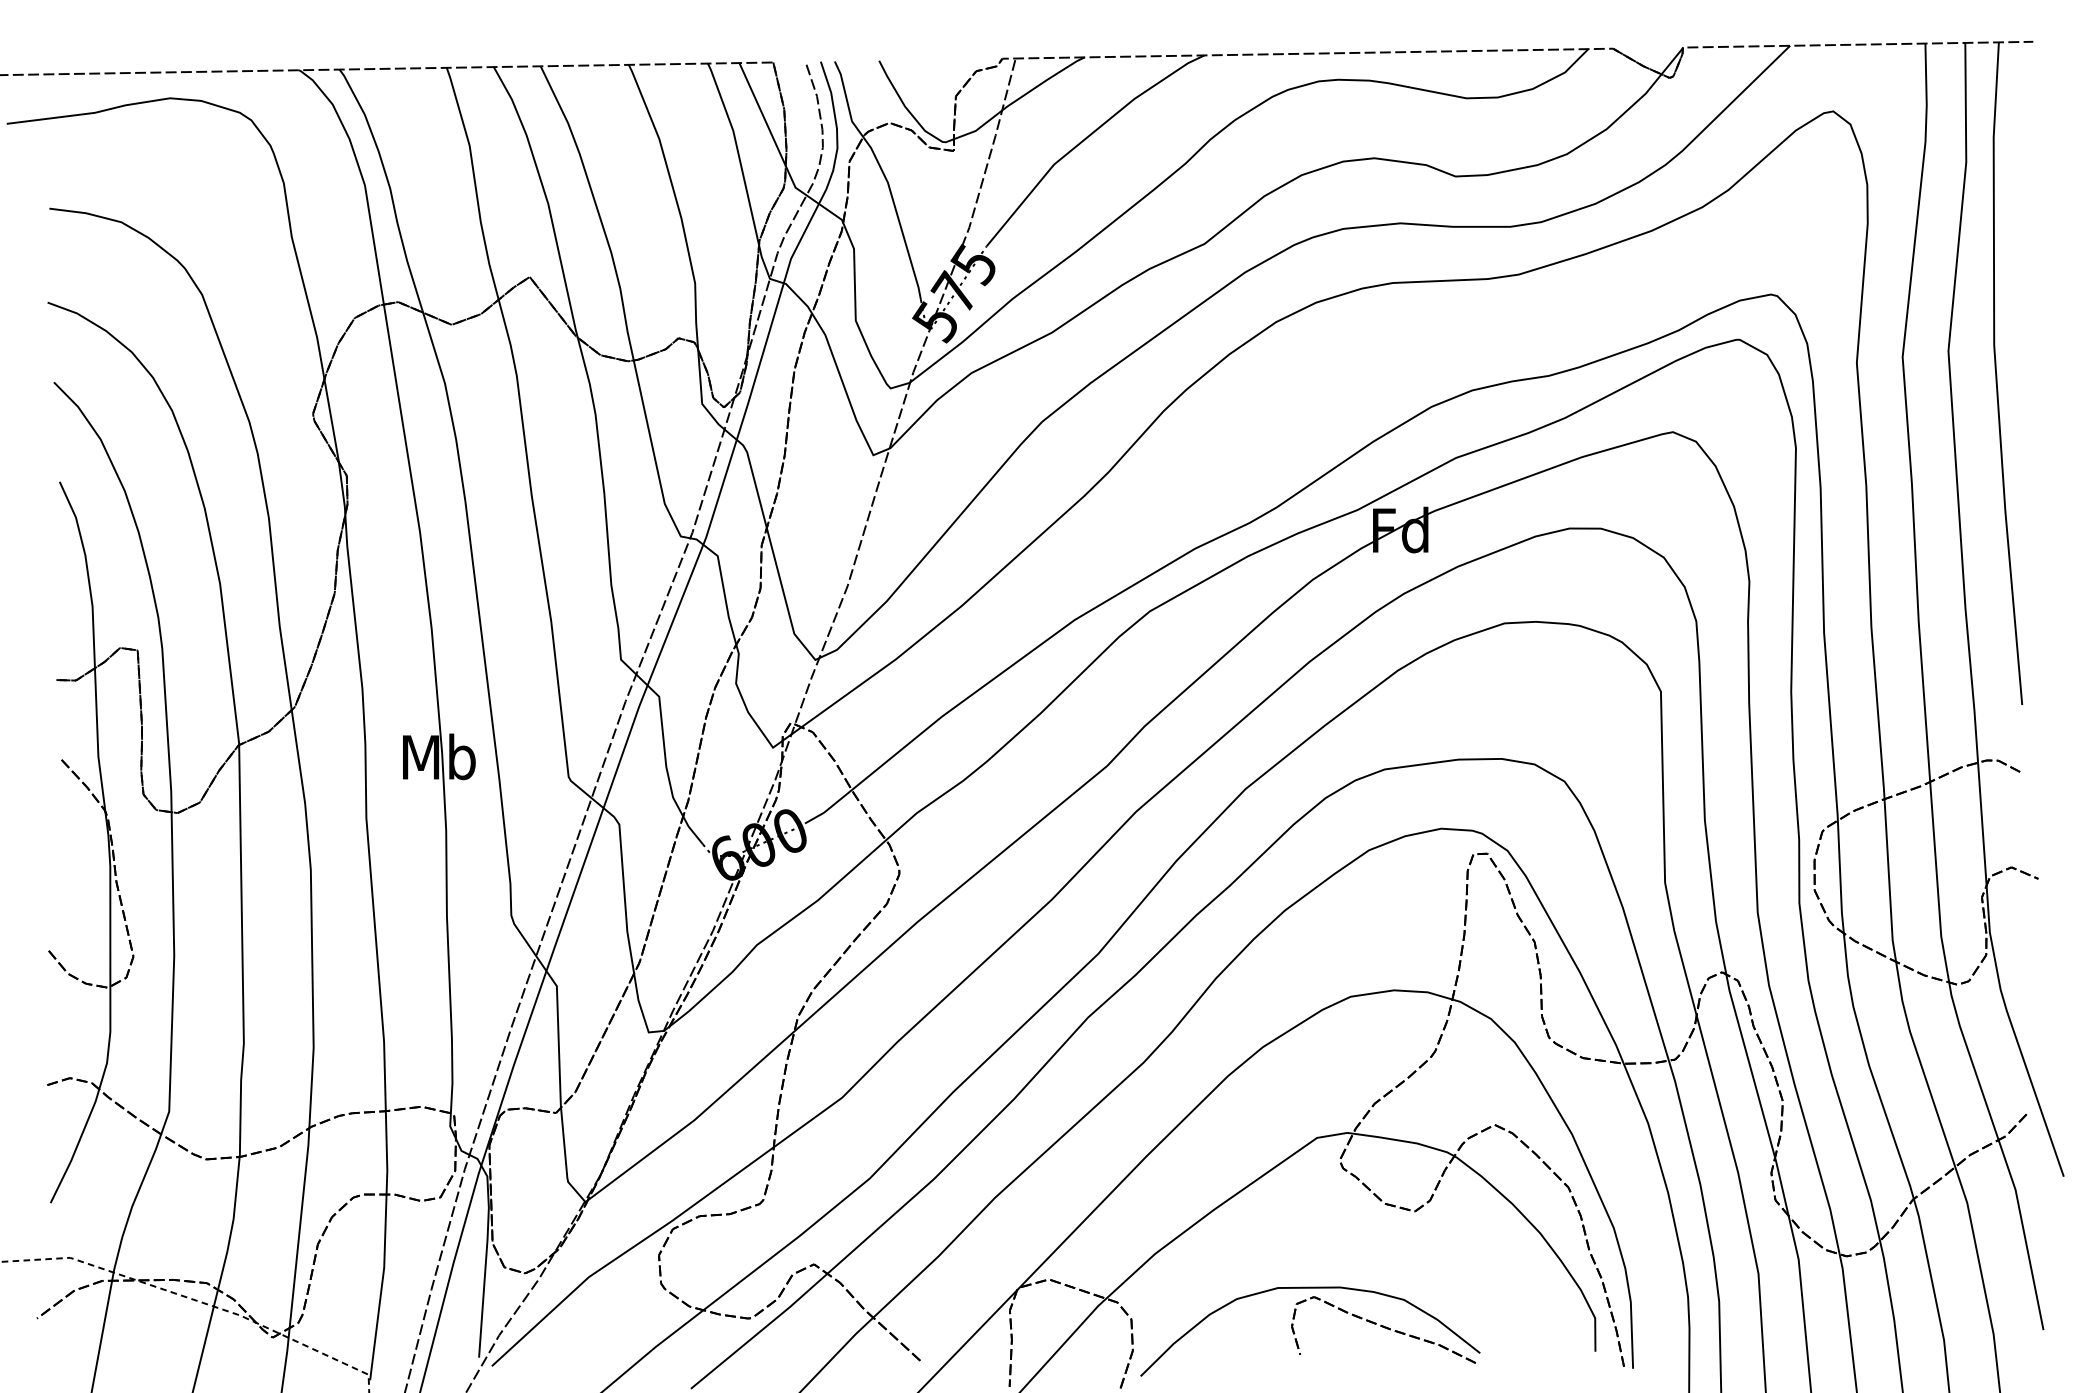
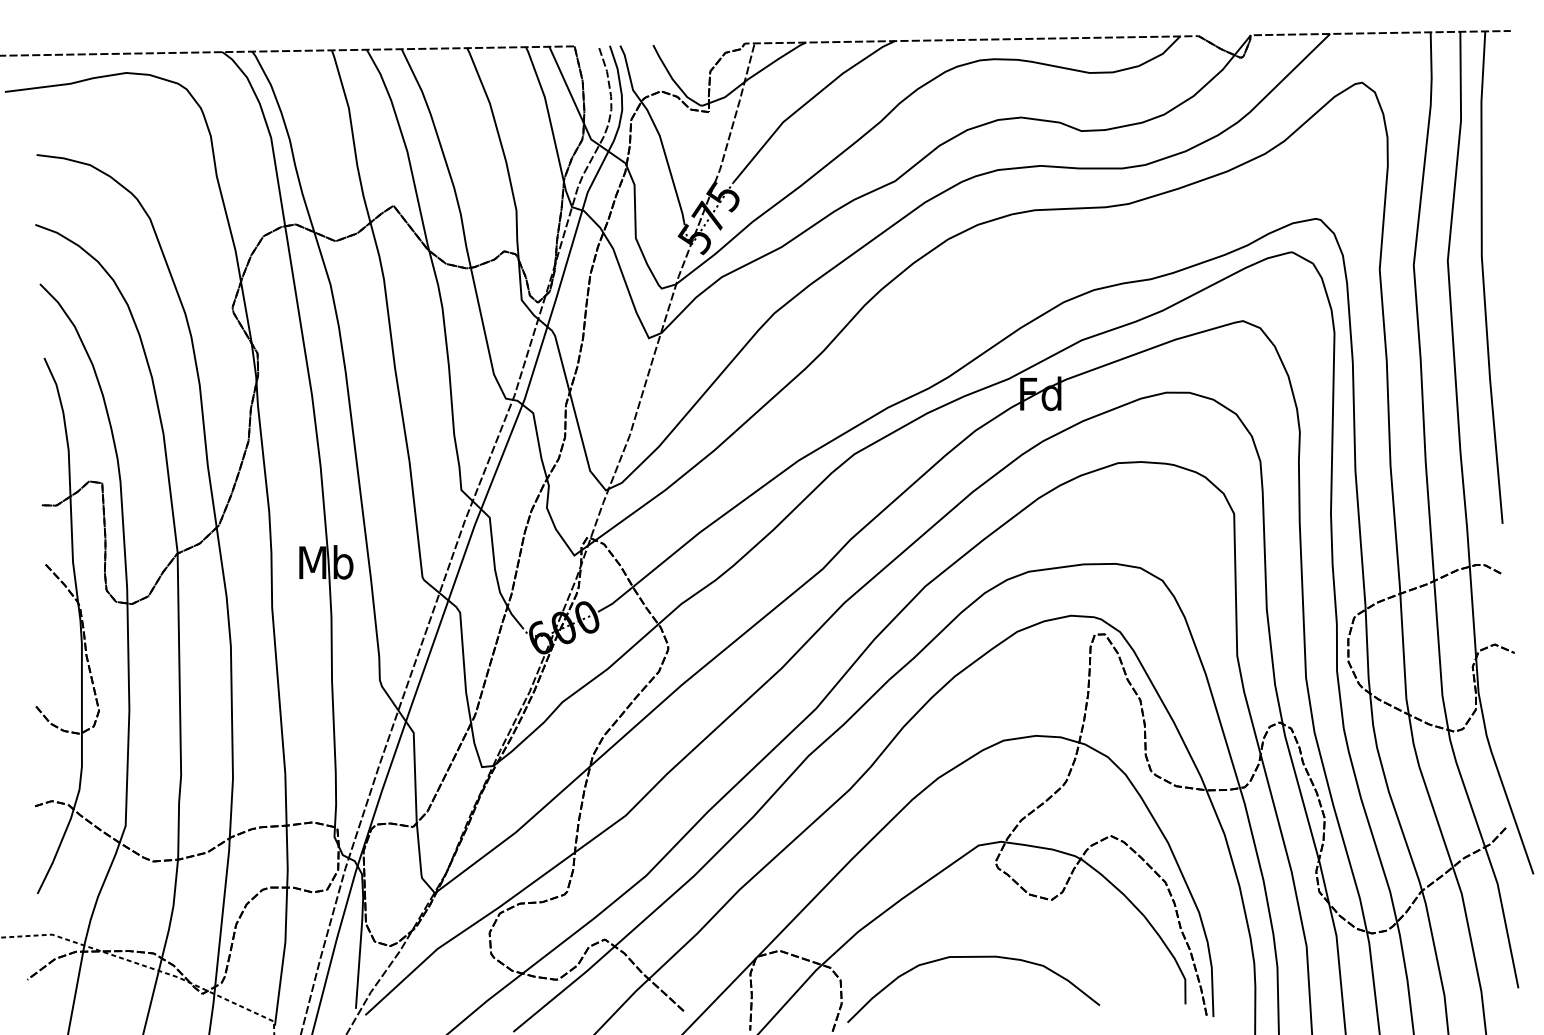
part: (1383, 1329) -> (1027, 987), removed

